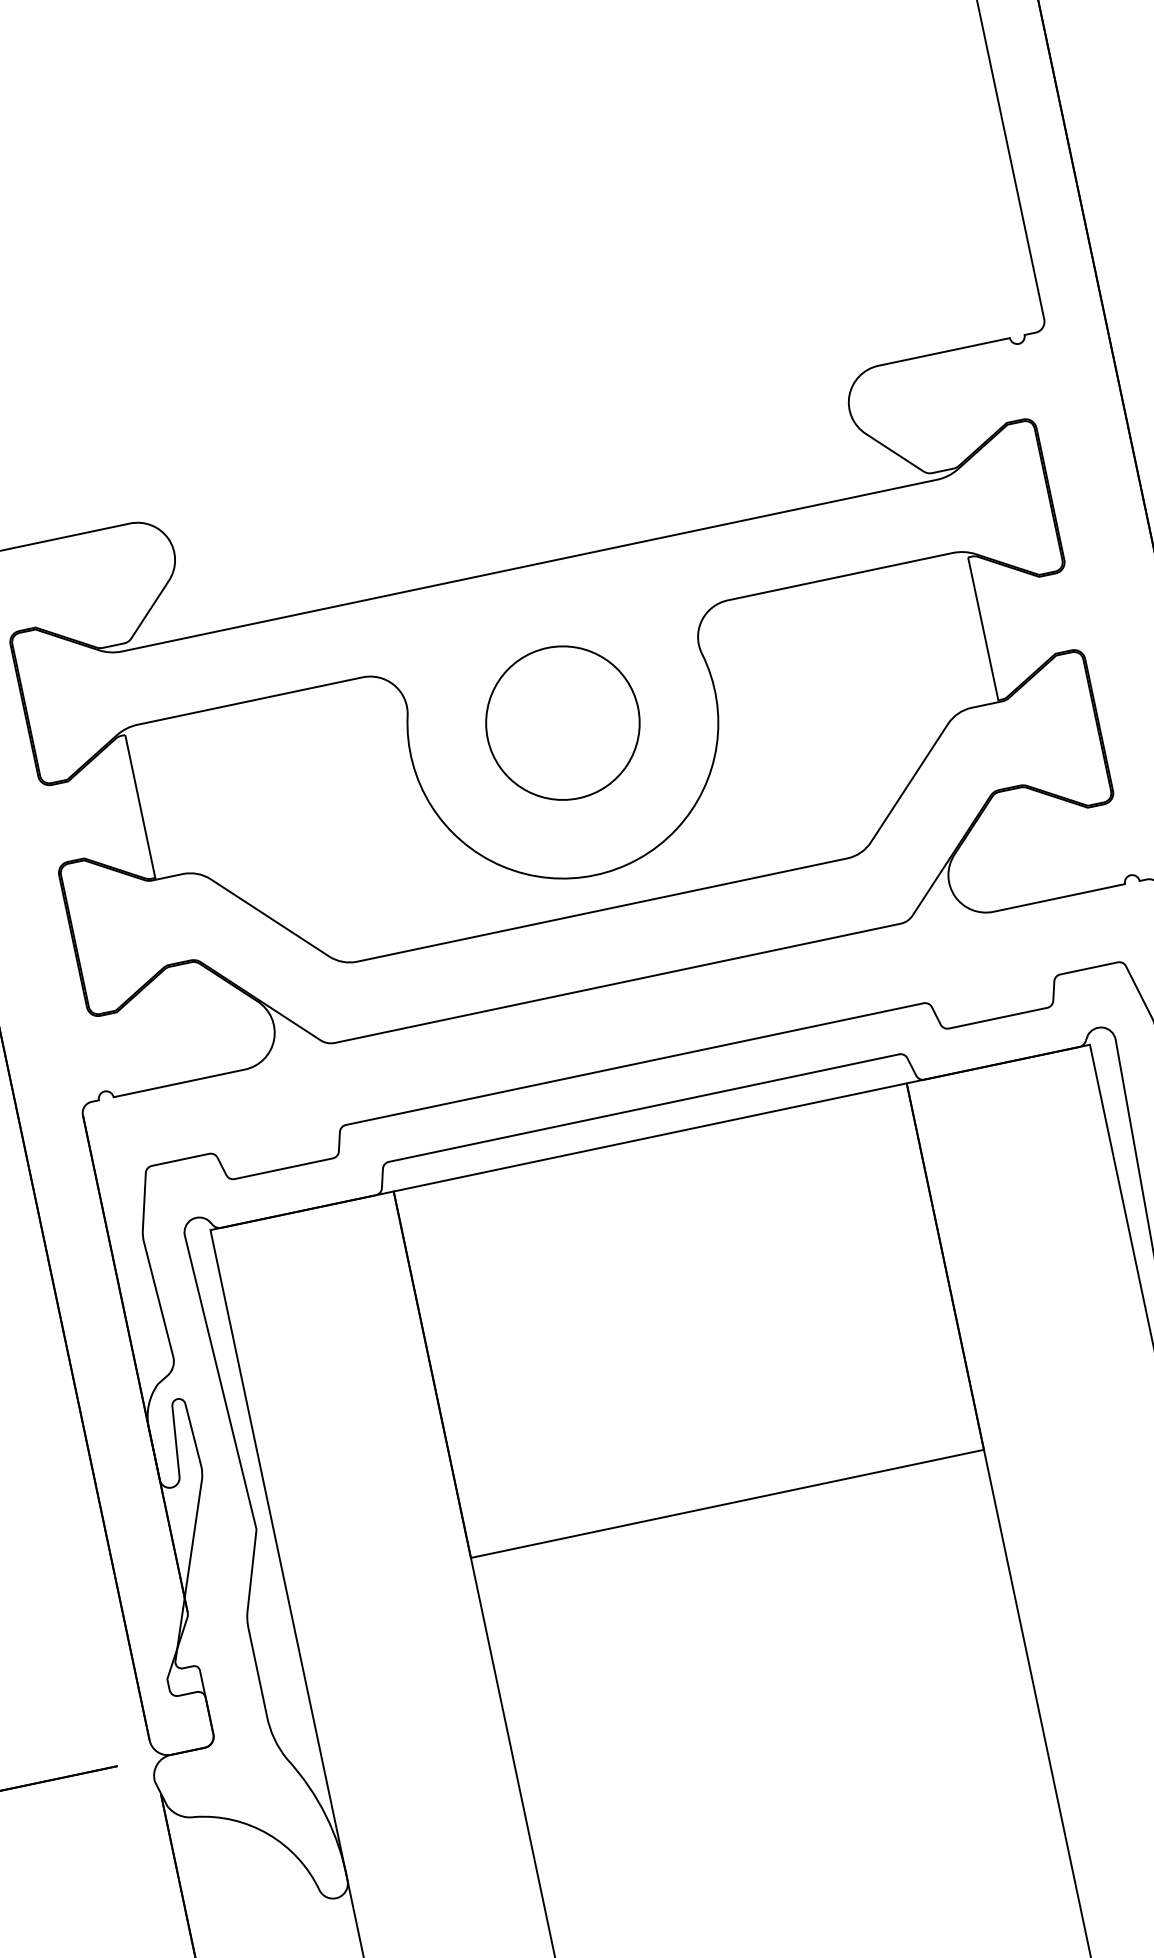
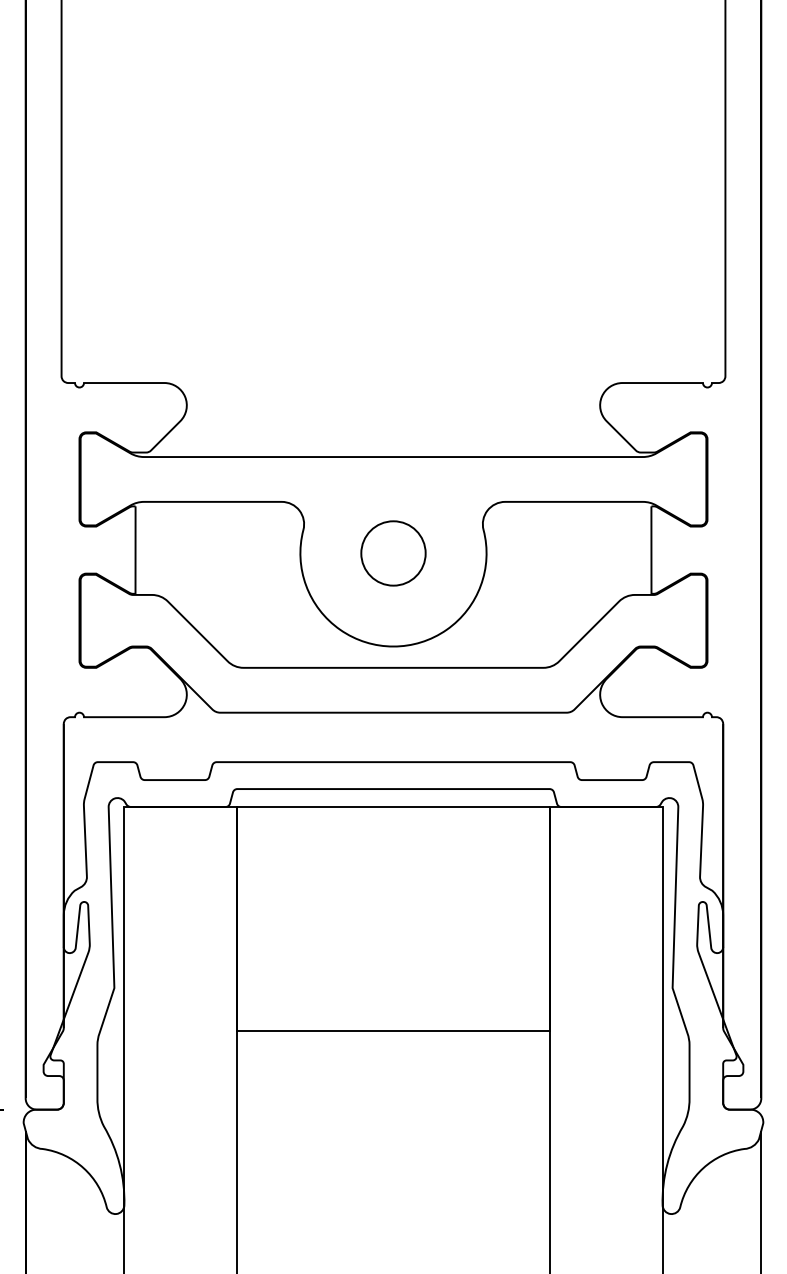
circle: (562, 723) -> (393, 553), size x0.7

